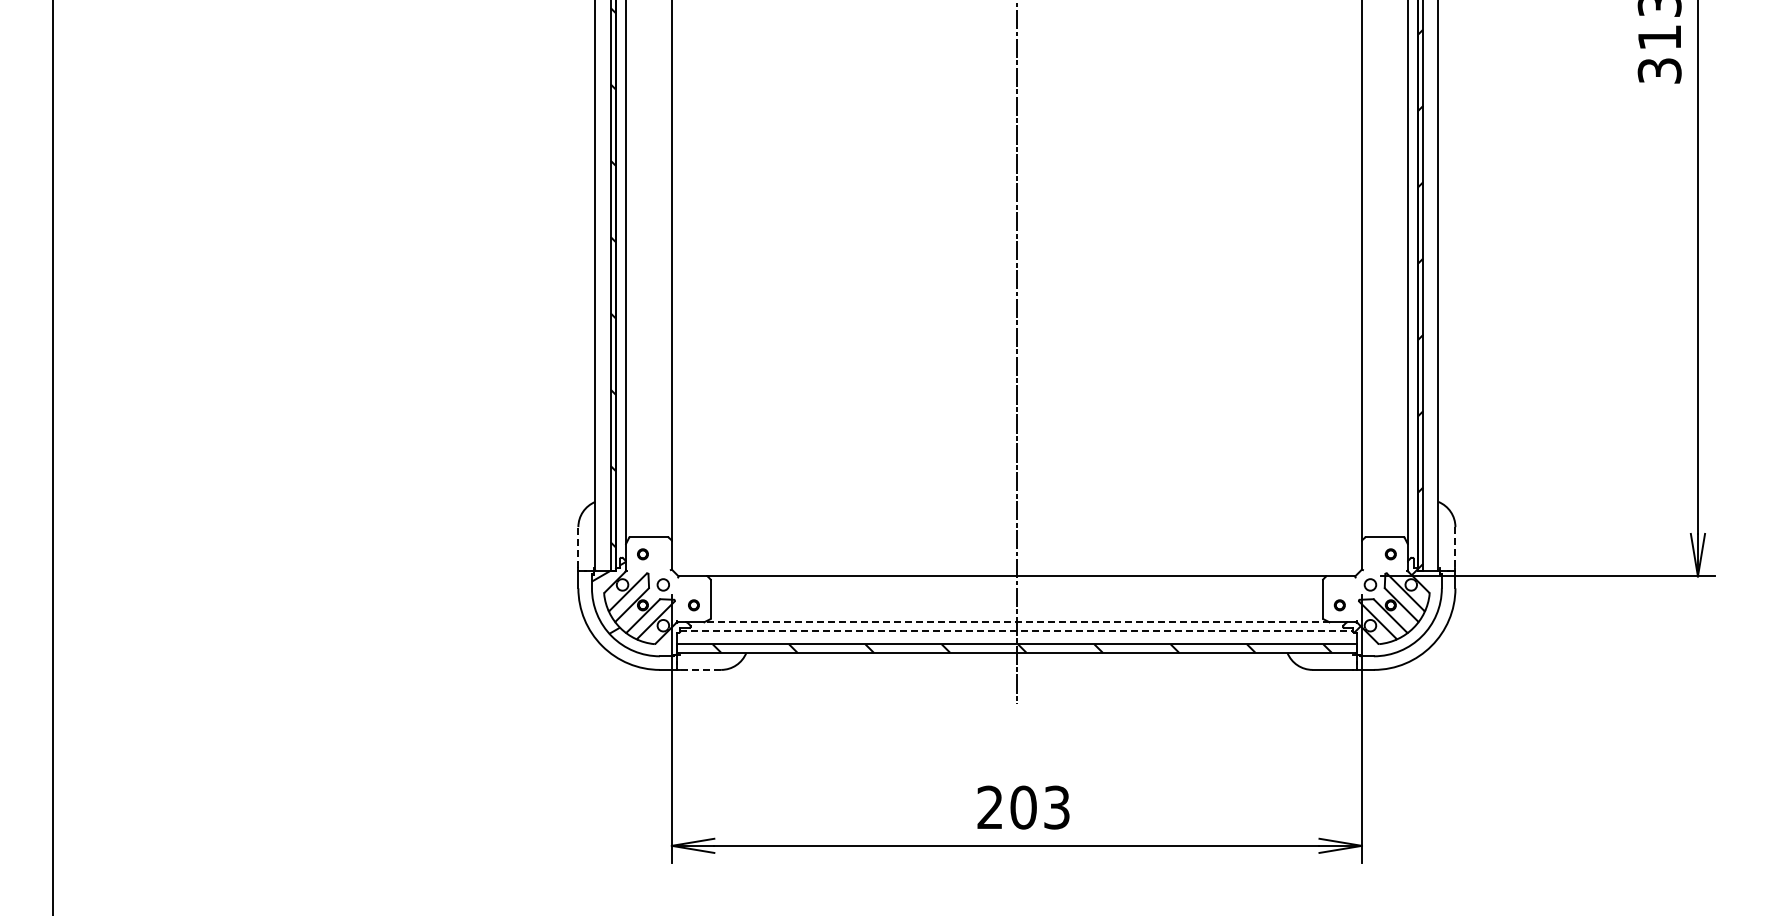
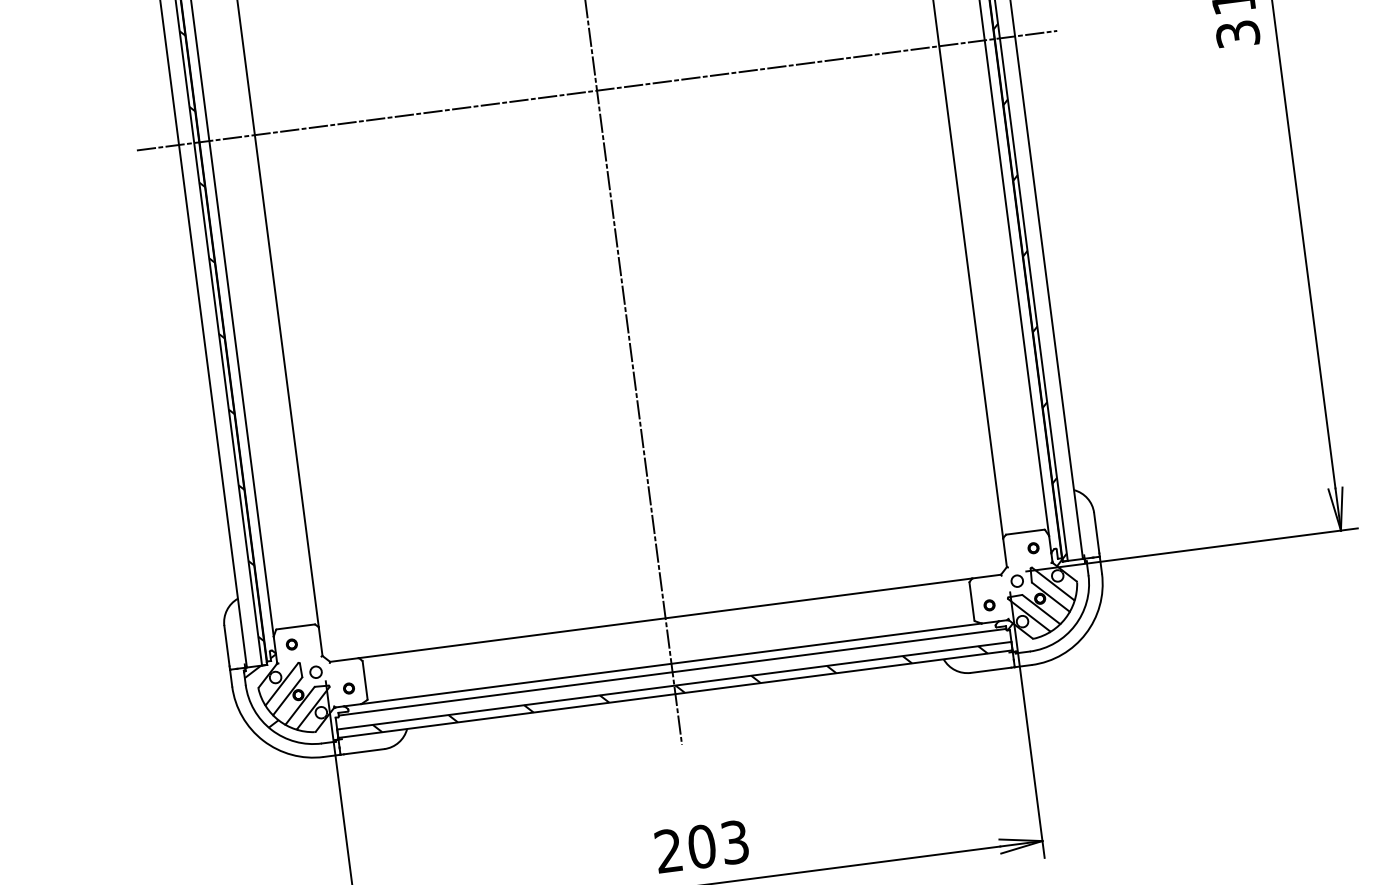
line: (1016, 44) -> (596, 90), added
line: (578, 547) -> (227, 646), dashed -> solid
line: (1455, 548) -> (1096, 534), dashed -> solid
line: (1016, 622) -> (671, 664), dashed -> solid
line: (1016, 630) -> (672, 671), dashed -> solid
line: (700, 669) -> (363, 751), dashed -> solid

